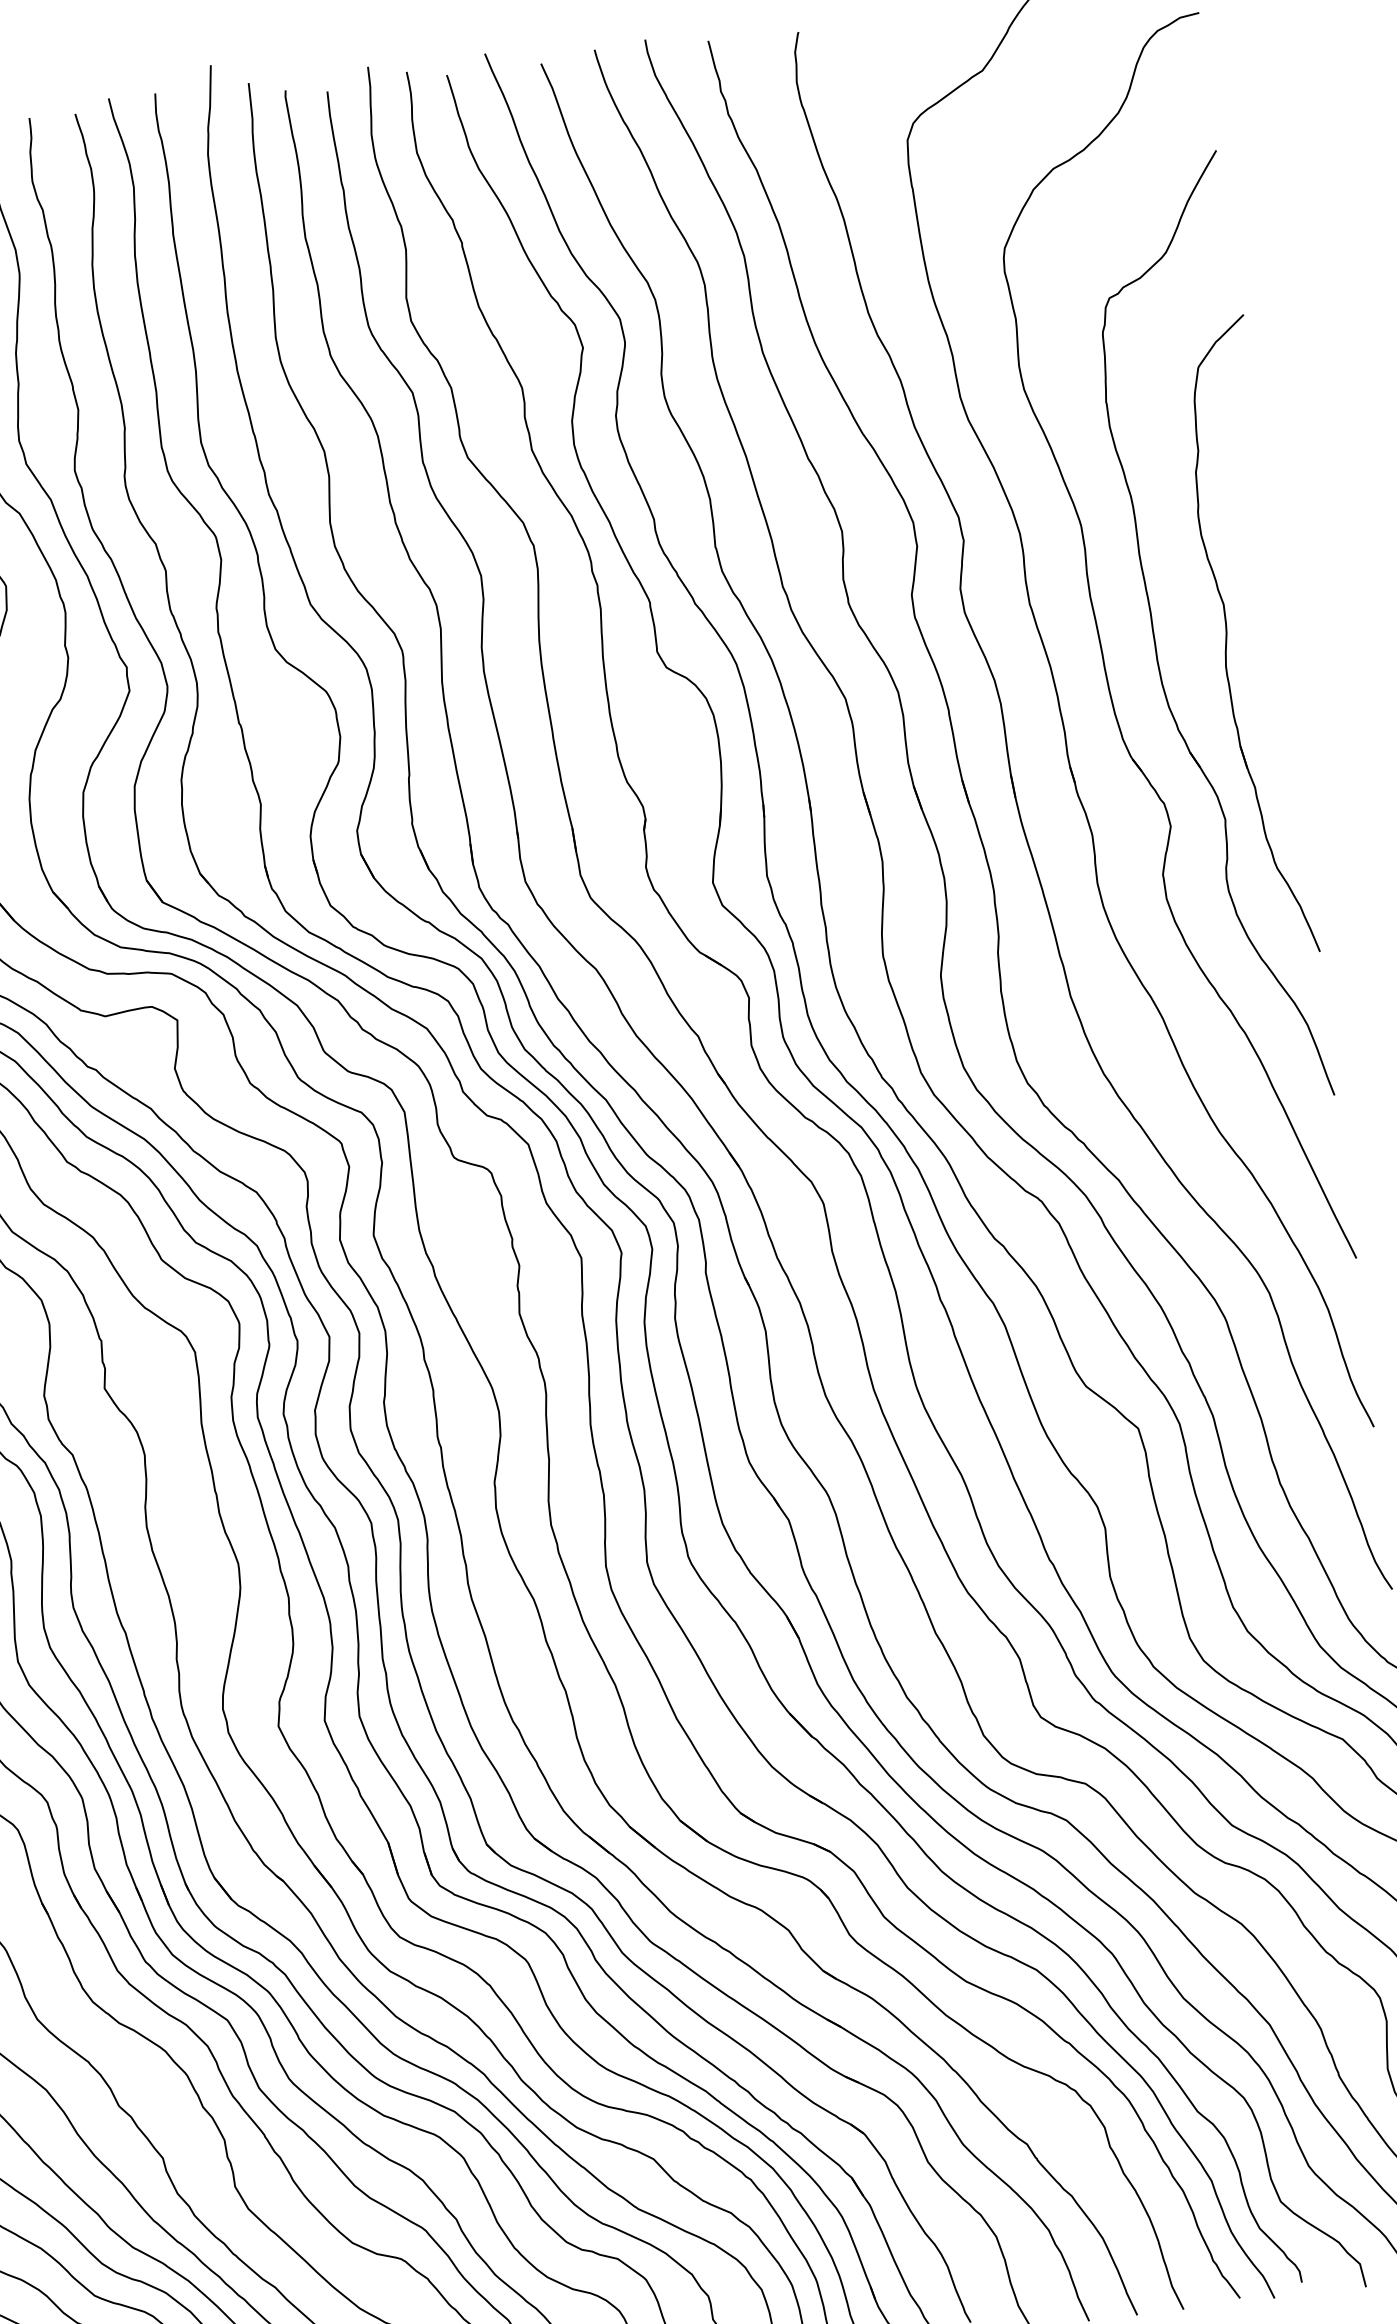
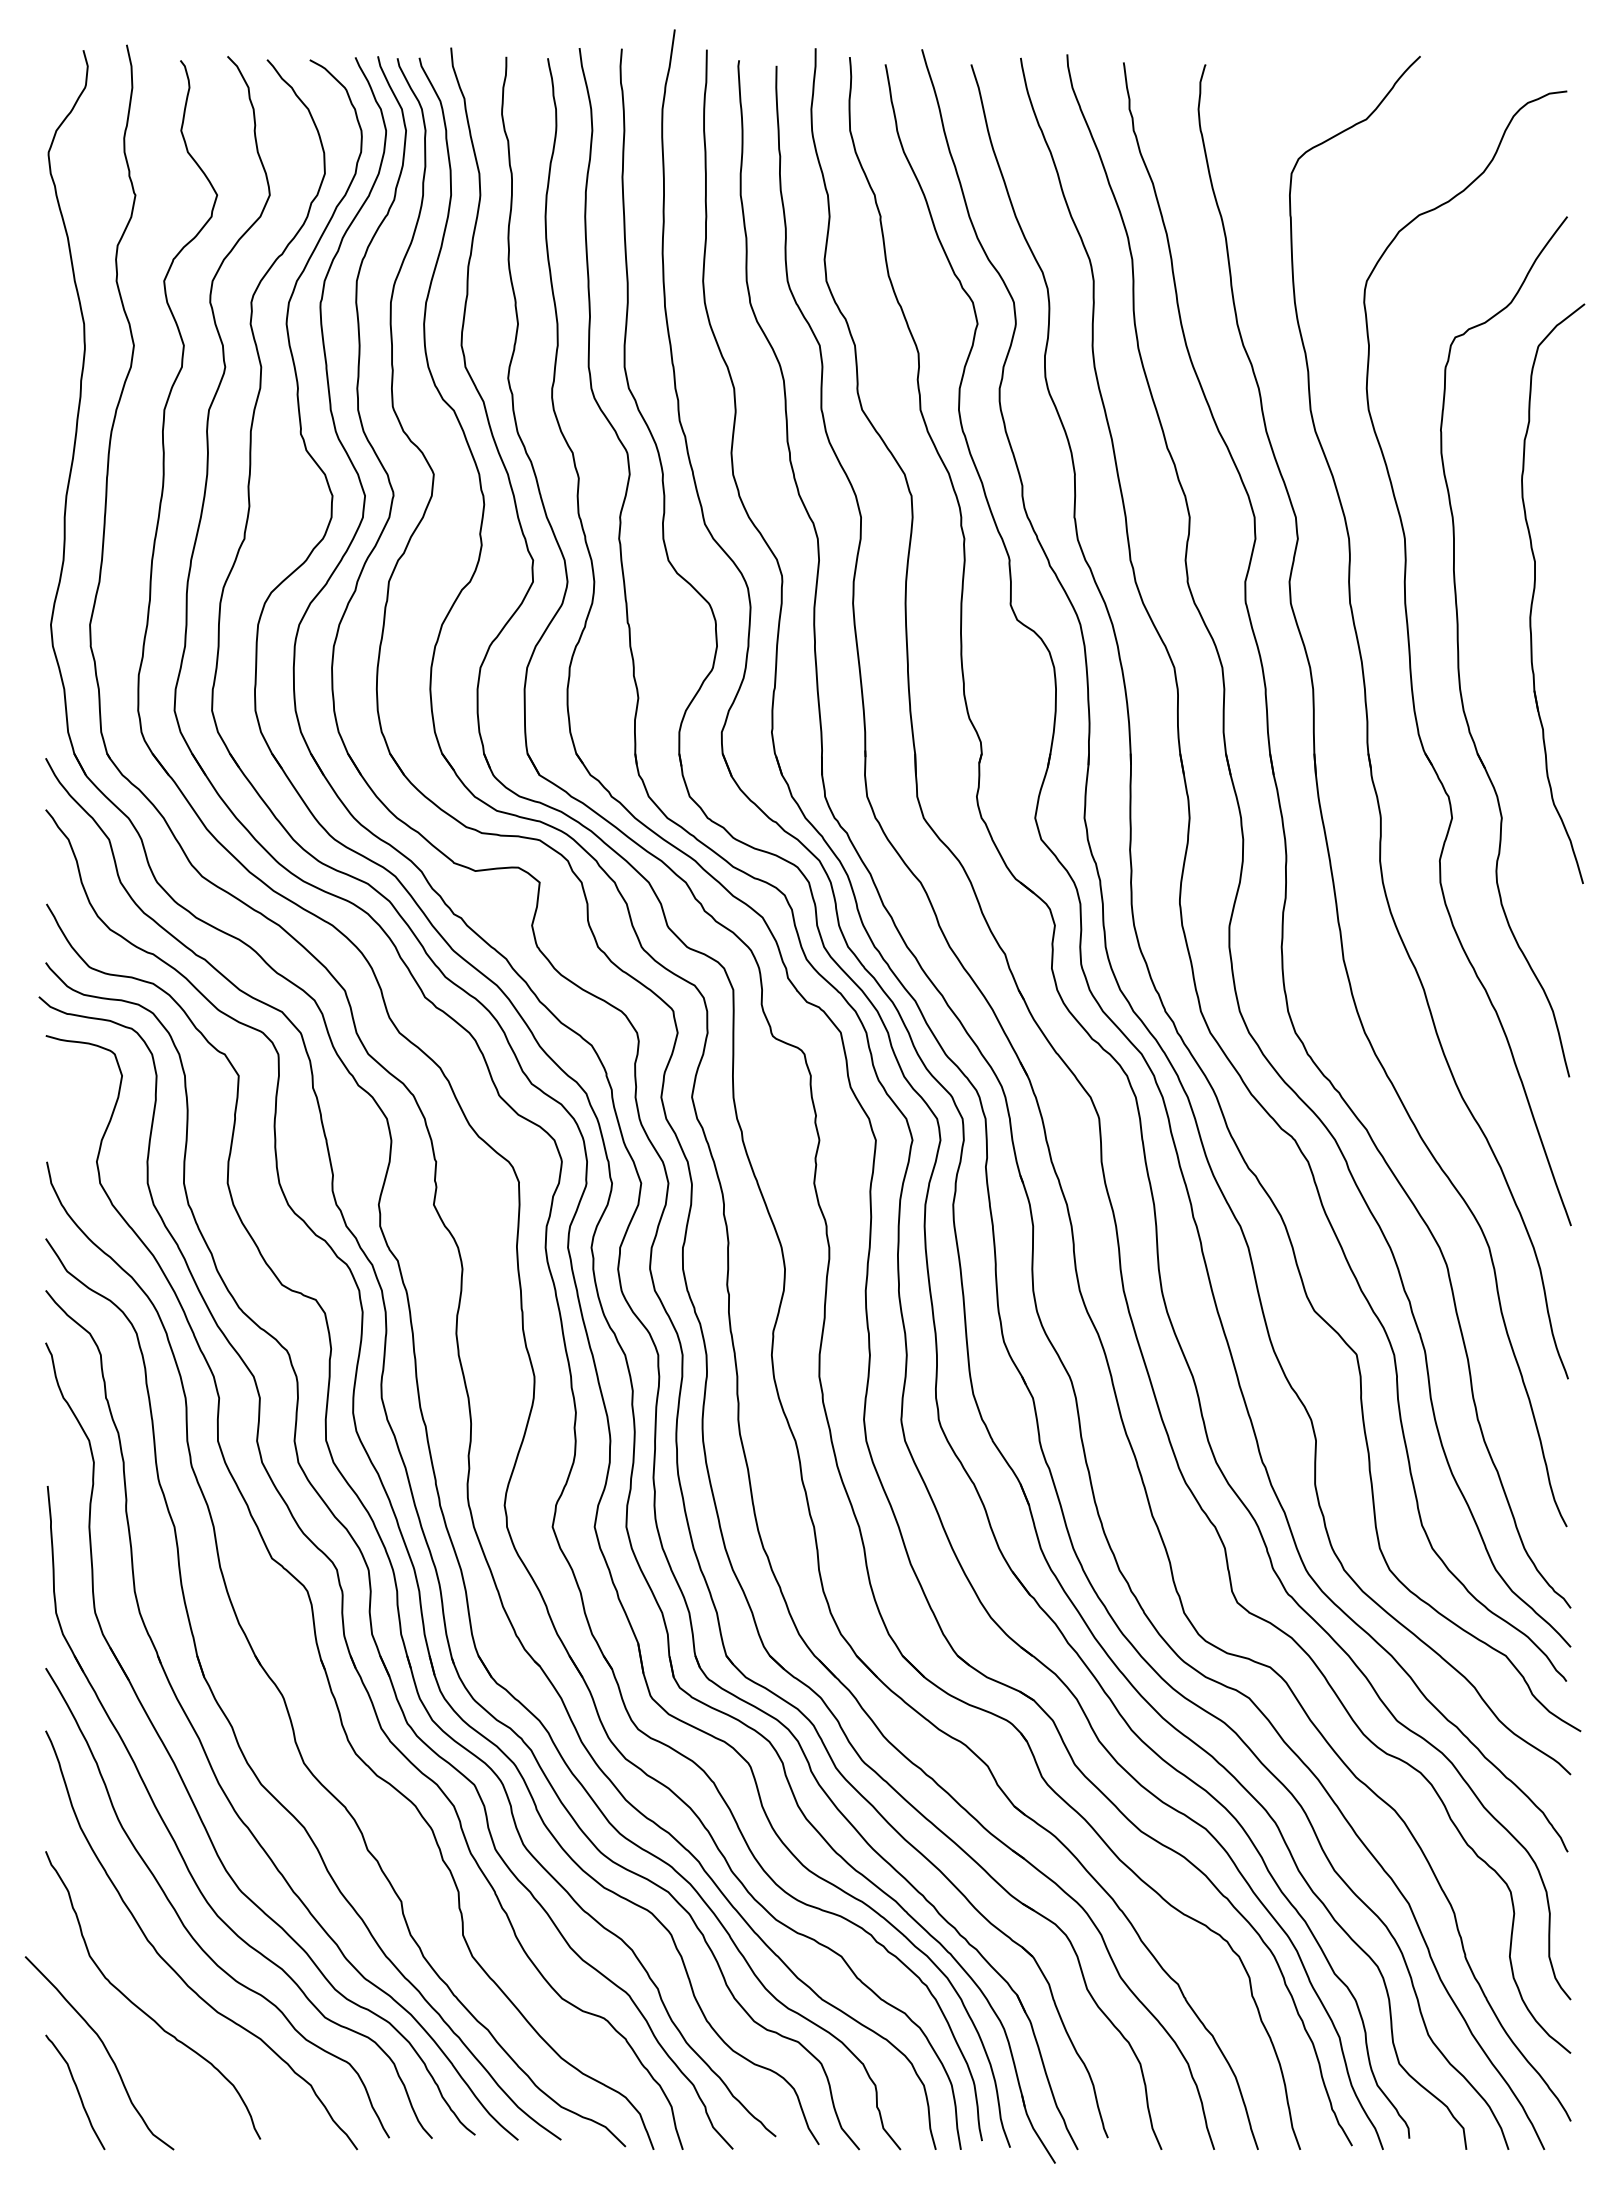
part: (1227, 634) -> (1535, 589), moved

